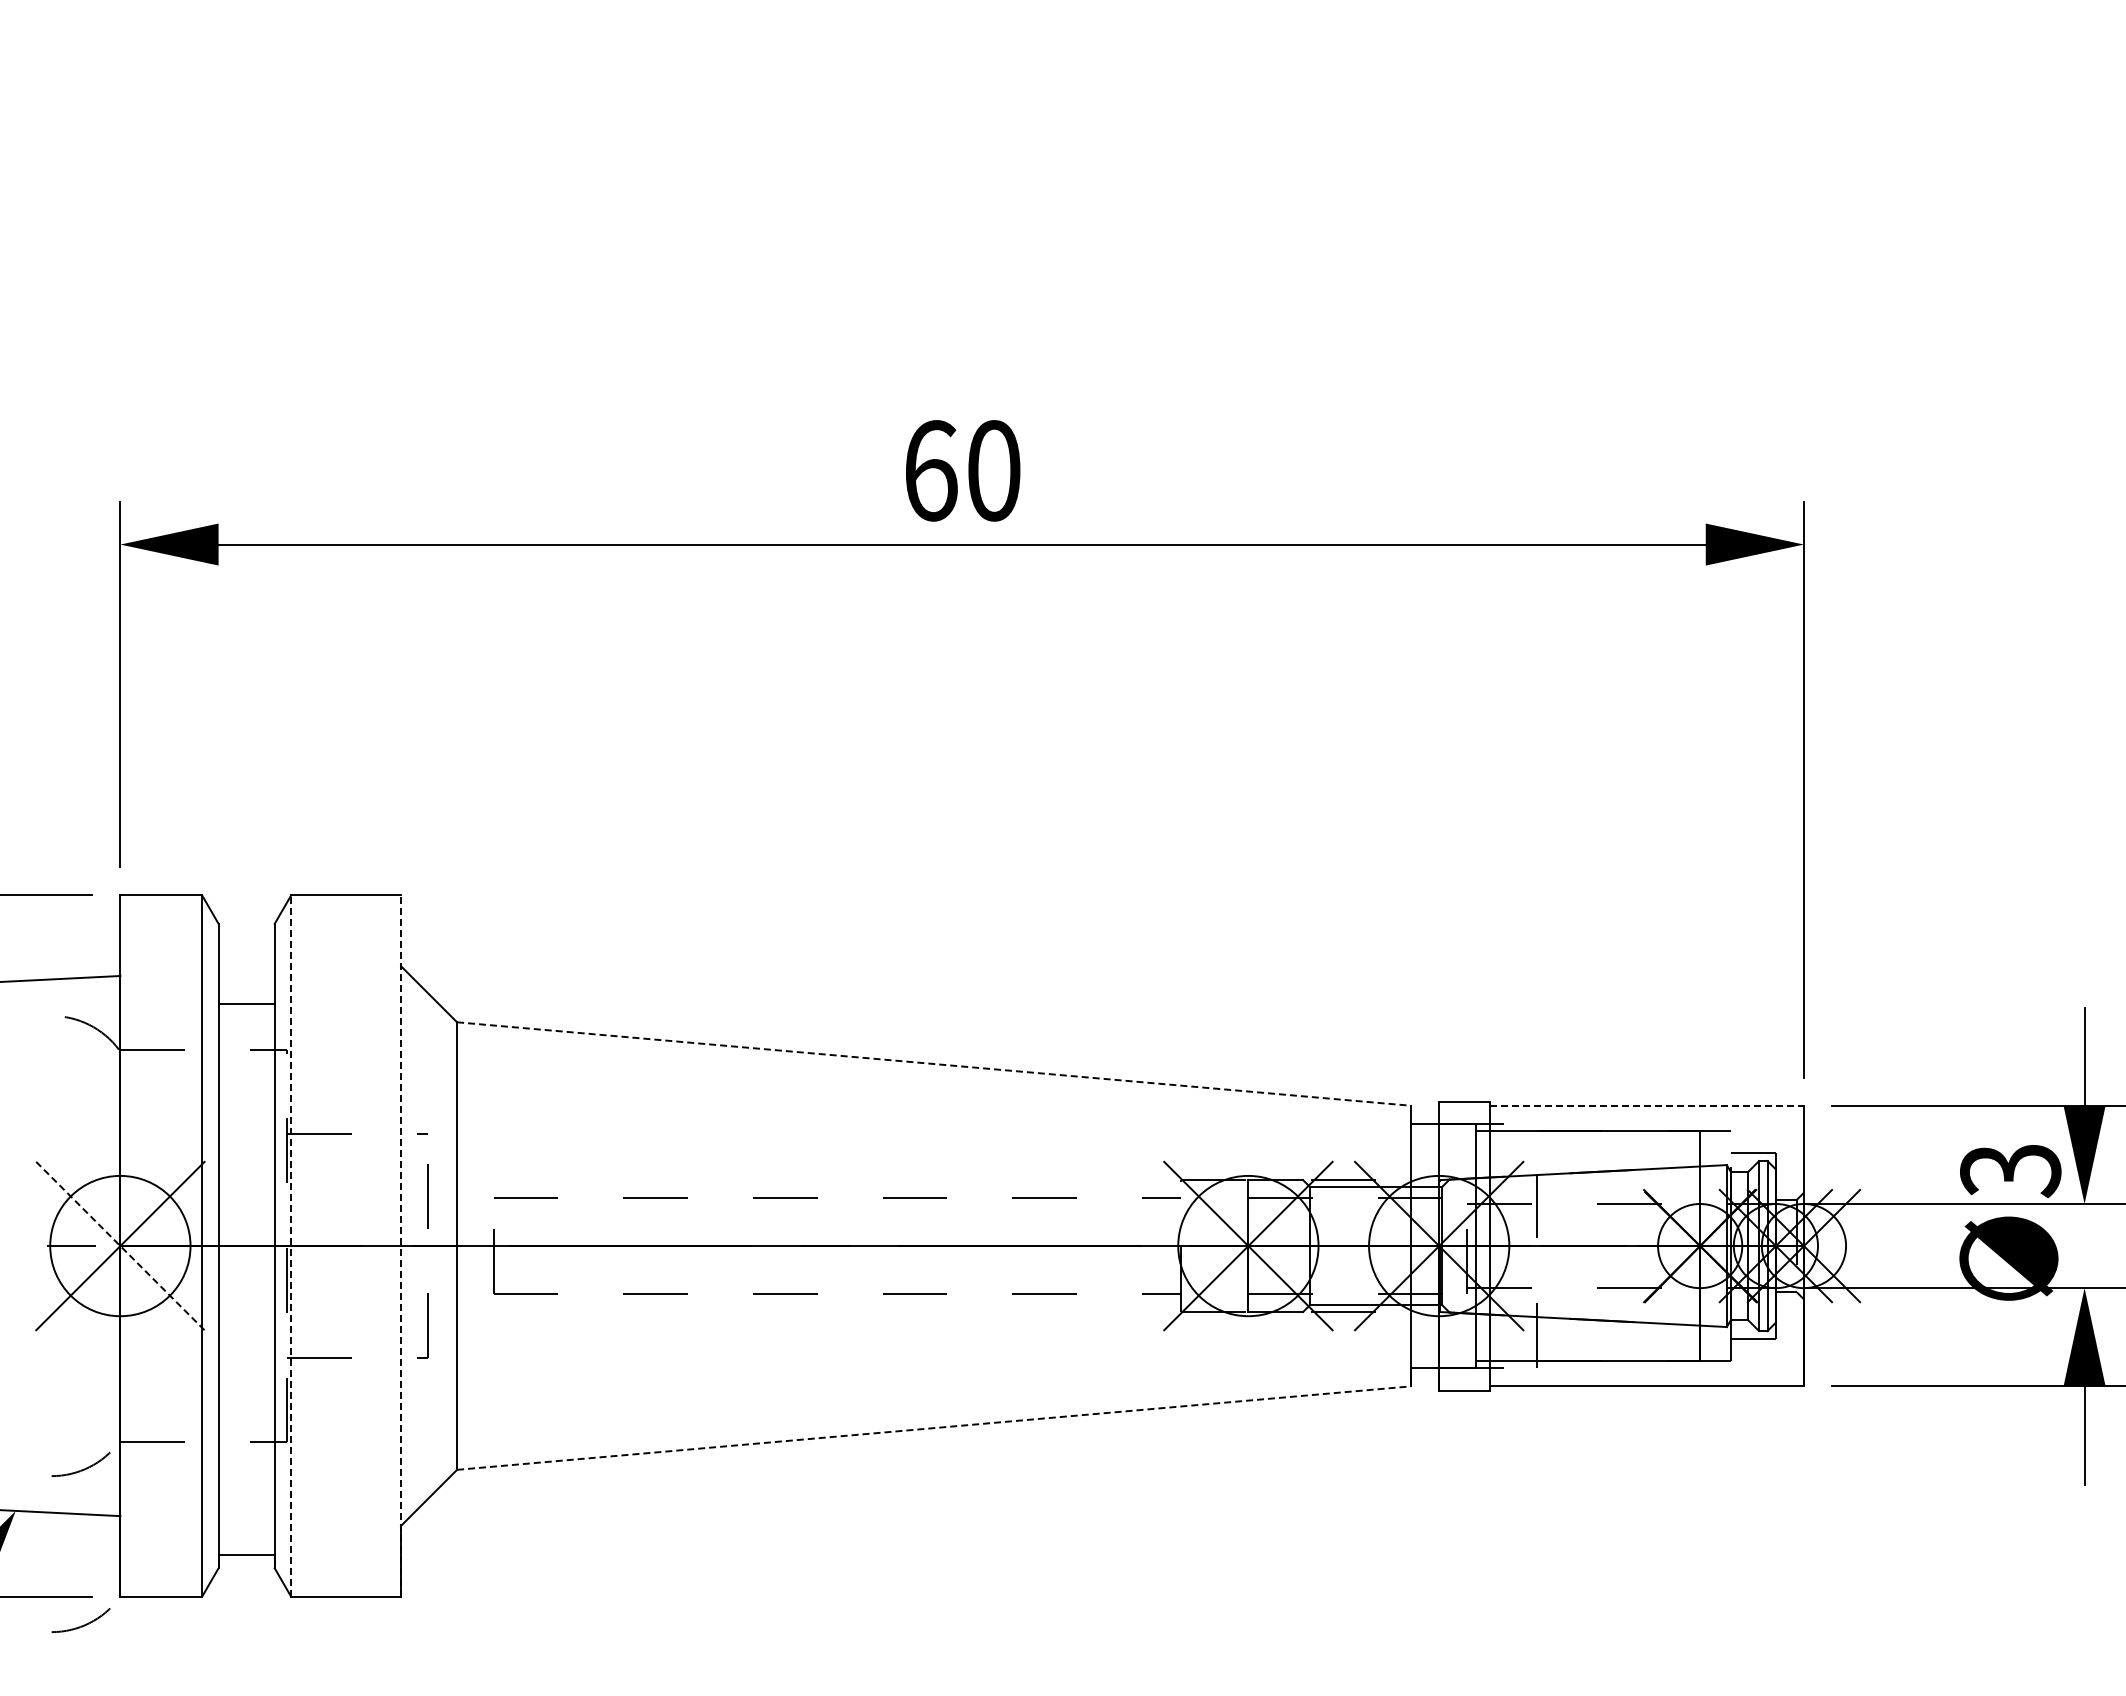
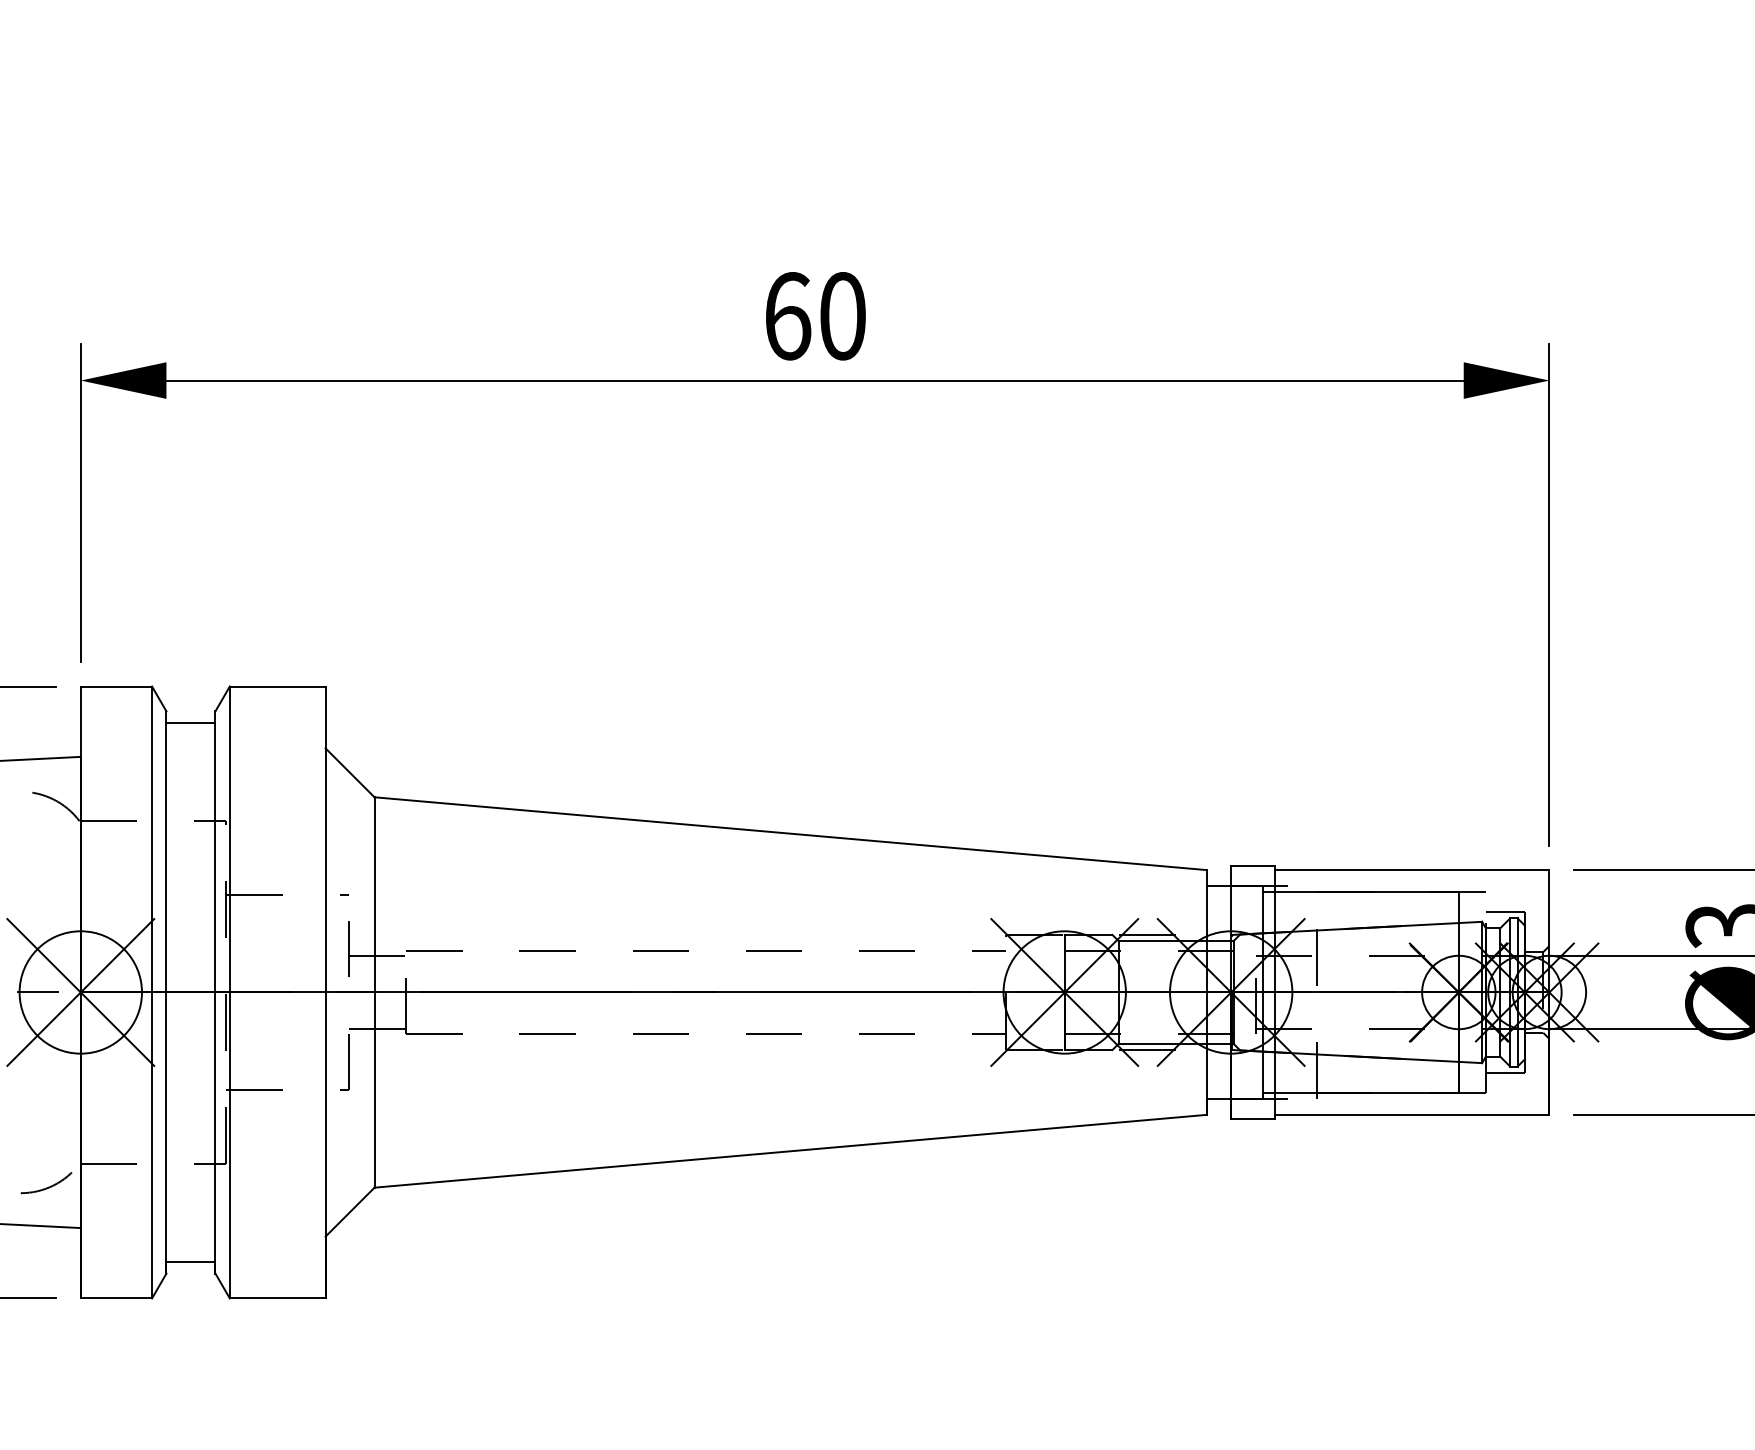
line: (246, 1004) -> (190, 723), moved
line: (934, 1064) -> (790, 834), dashed -> solid
line: (1647, 1105) -> (1412, 869), dashed -> solid
line: (460, 1203) -> (377, 955), added
line: (120, 1246) -> (80, 992), dashed -> solid
line: (291, 1246) -> (230, 992), dashed -> solid
line: (400, 1246) -> (325, 992), dashed -> solid
line: (460, 1288) -> (377, 1029), added
line: (934, 1428) -> (790, 1151), dashed -> solid
arc: (83, 1624) -> (48, 1322), removed

